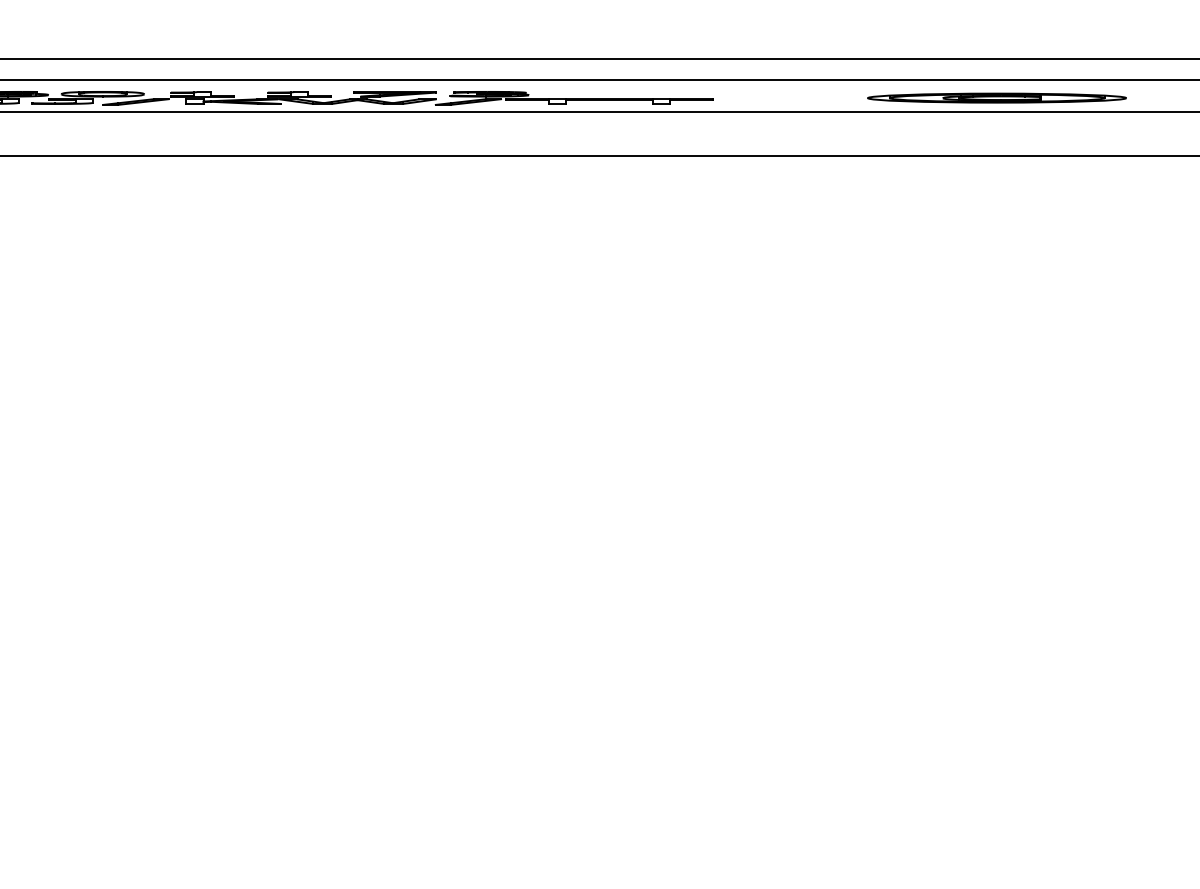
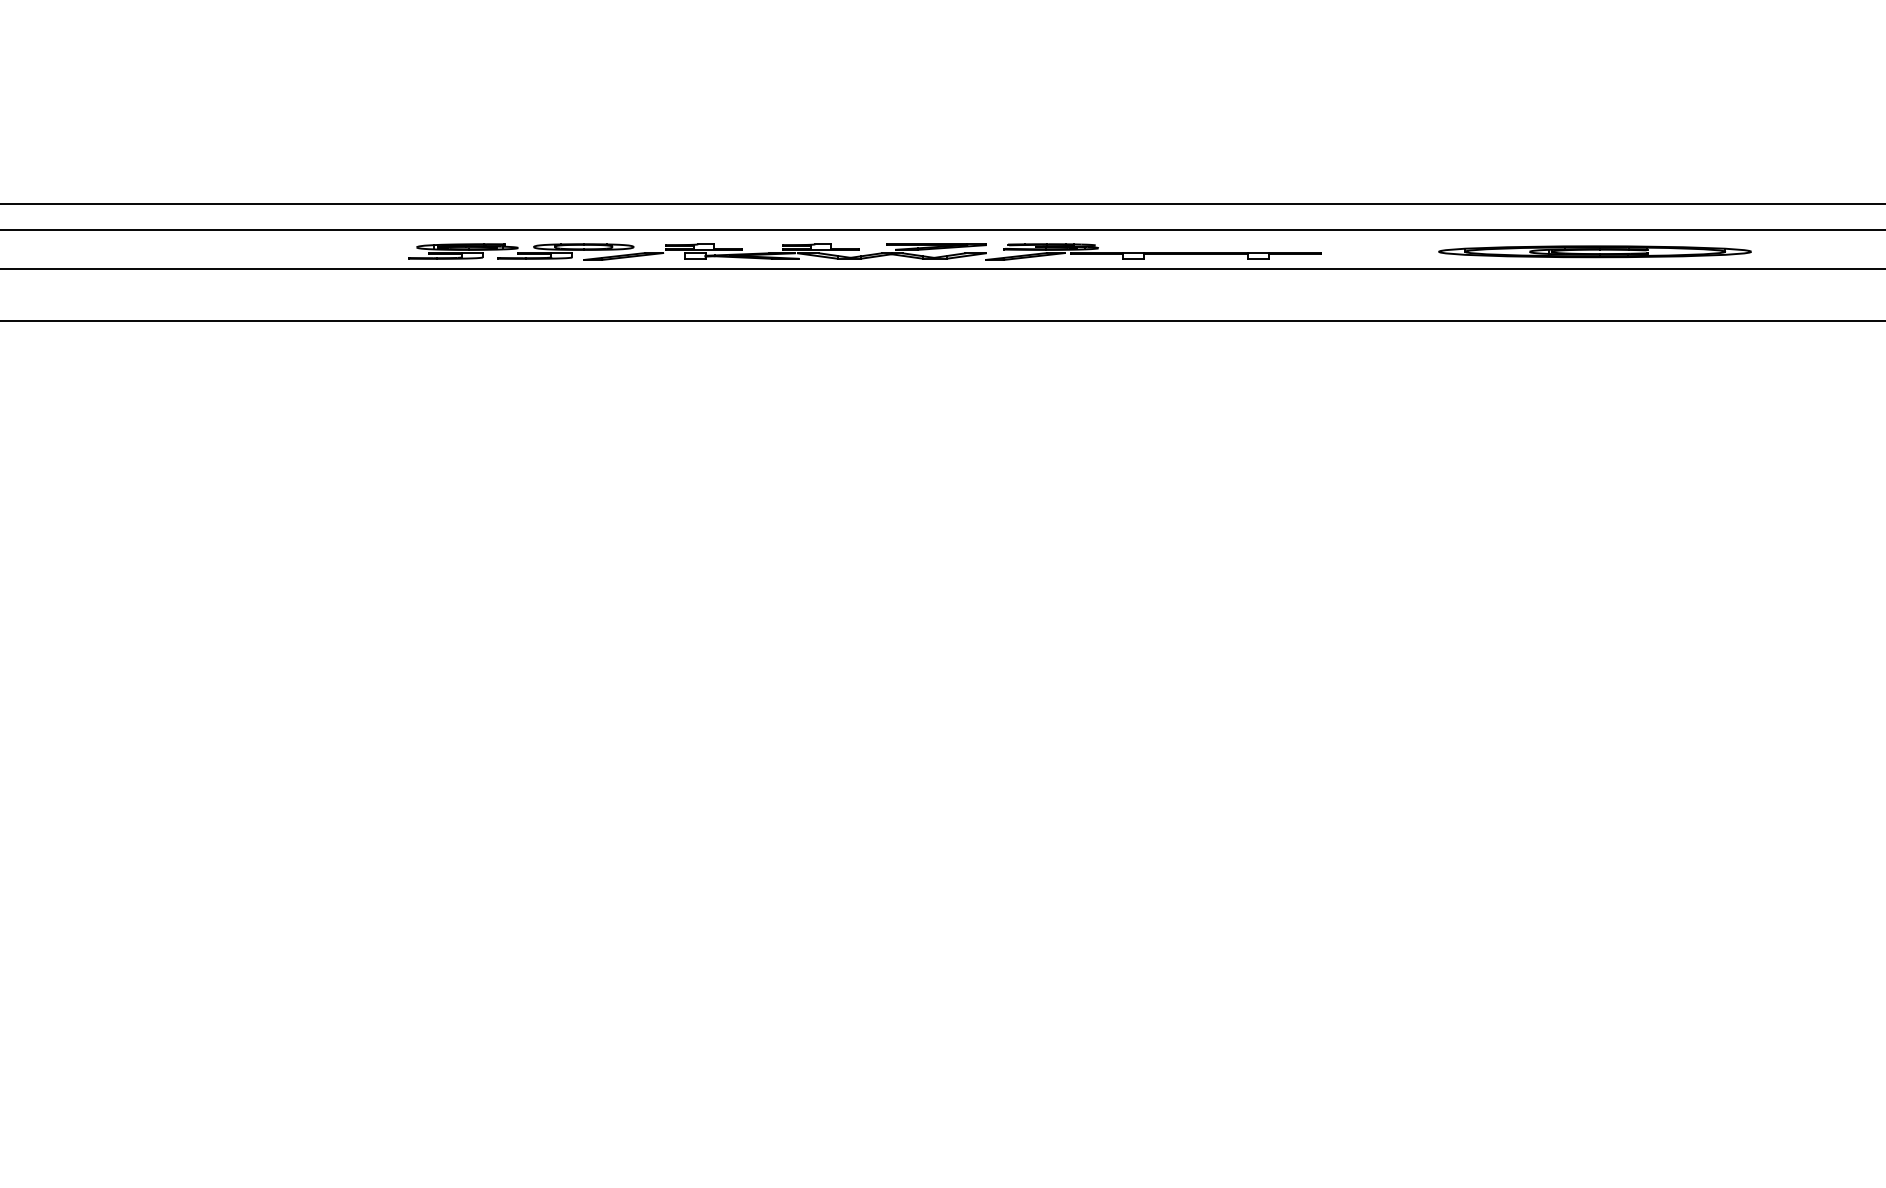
part: (996, 97) -> (1594, 251), moved

